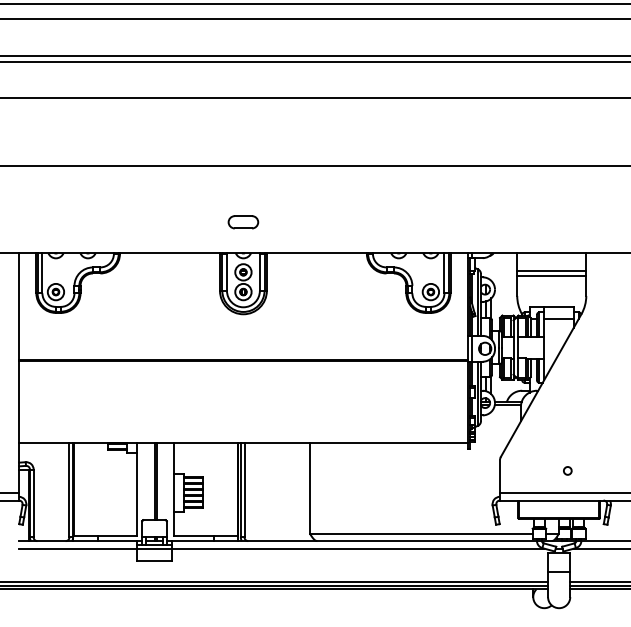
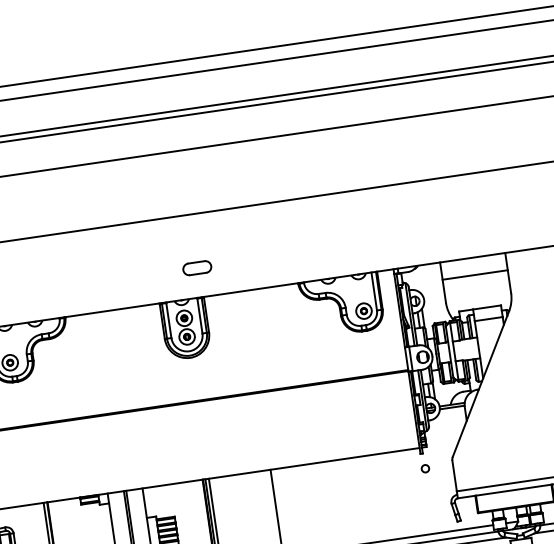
part: (243, 222) -> (197, 268), moved
line: (551, 276) -> (475, 279), removed
circle: (567, 470) -> (425, 468), moved

